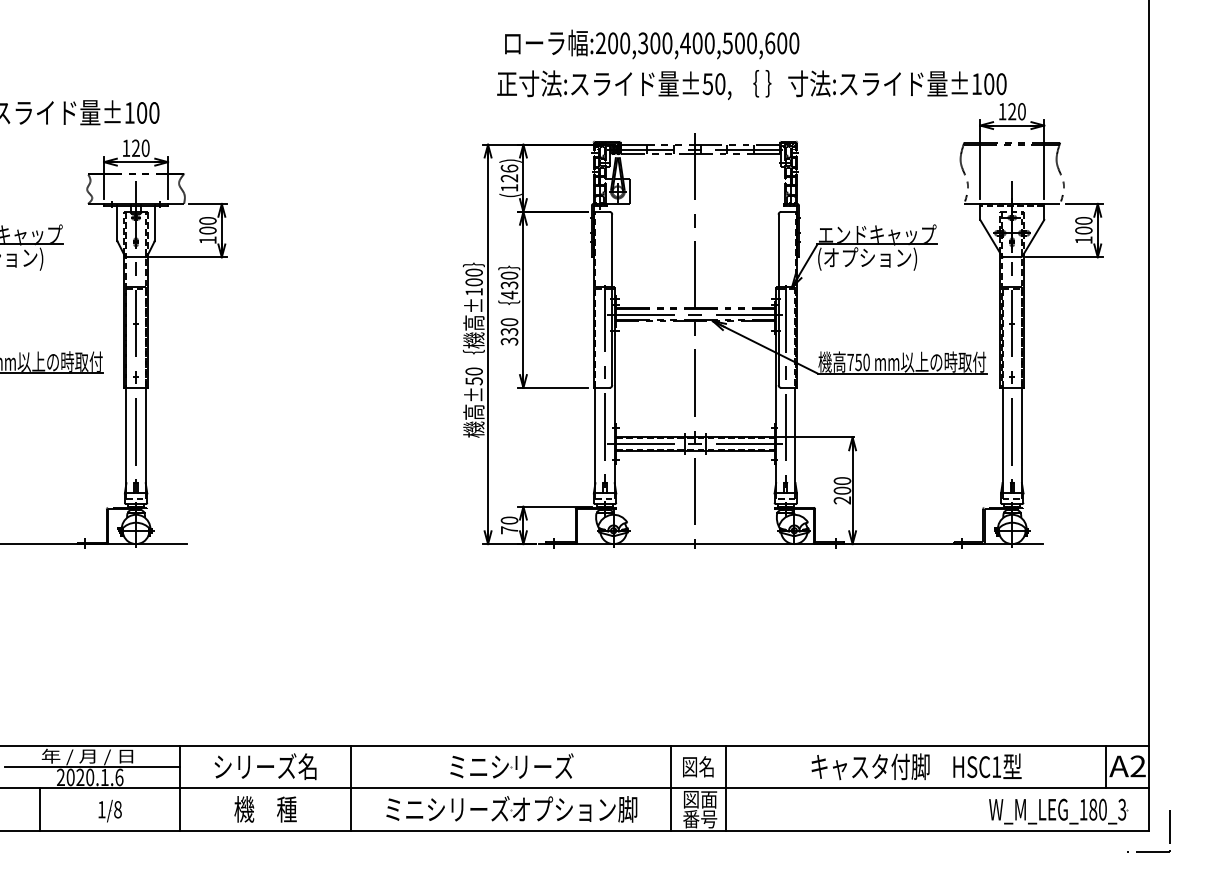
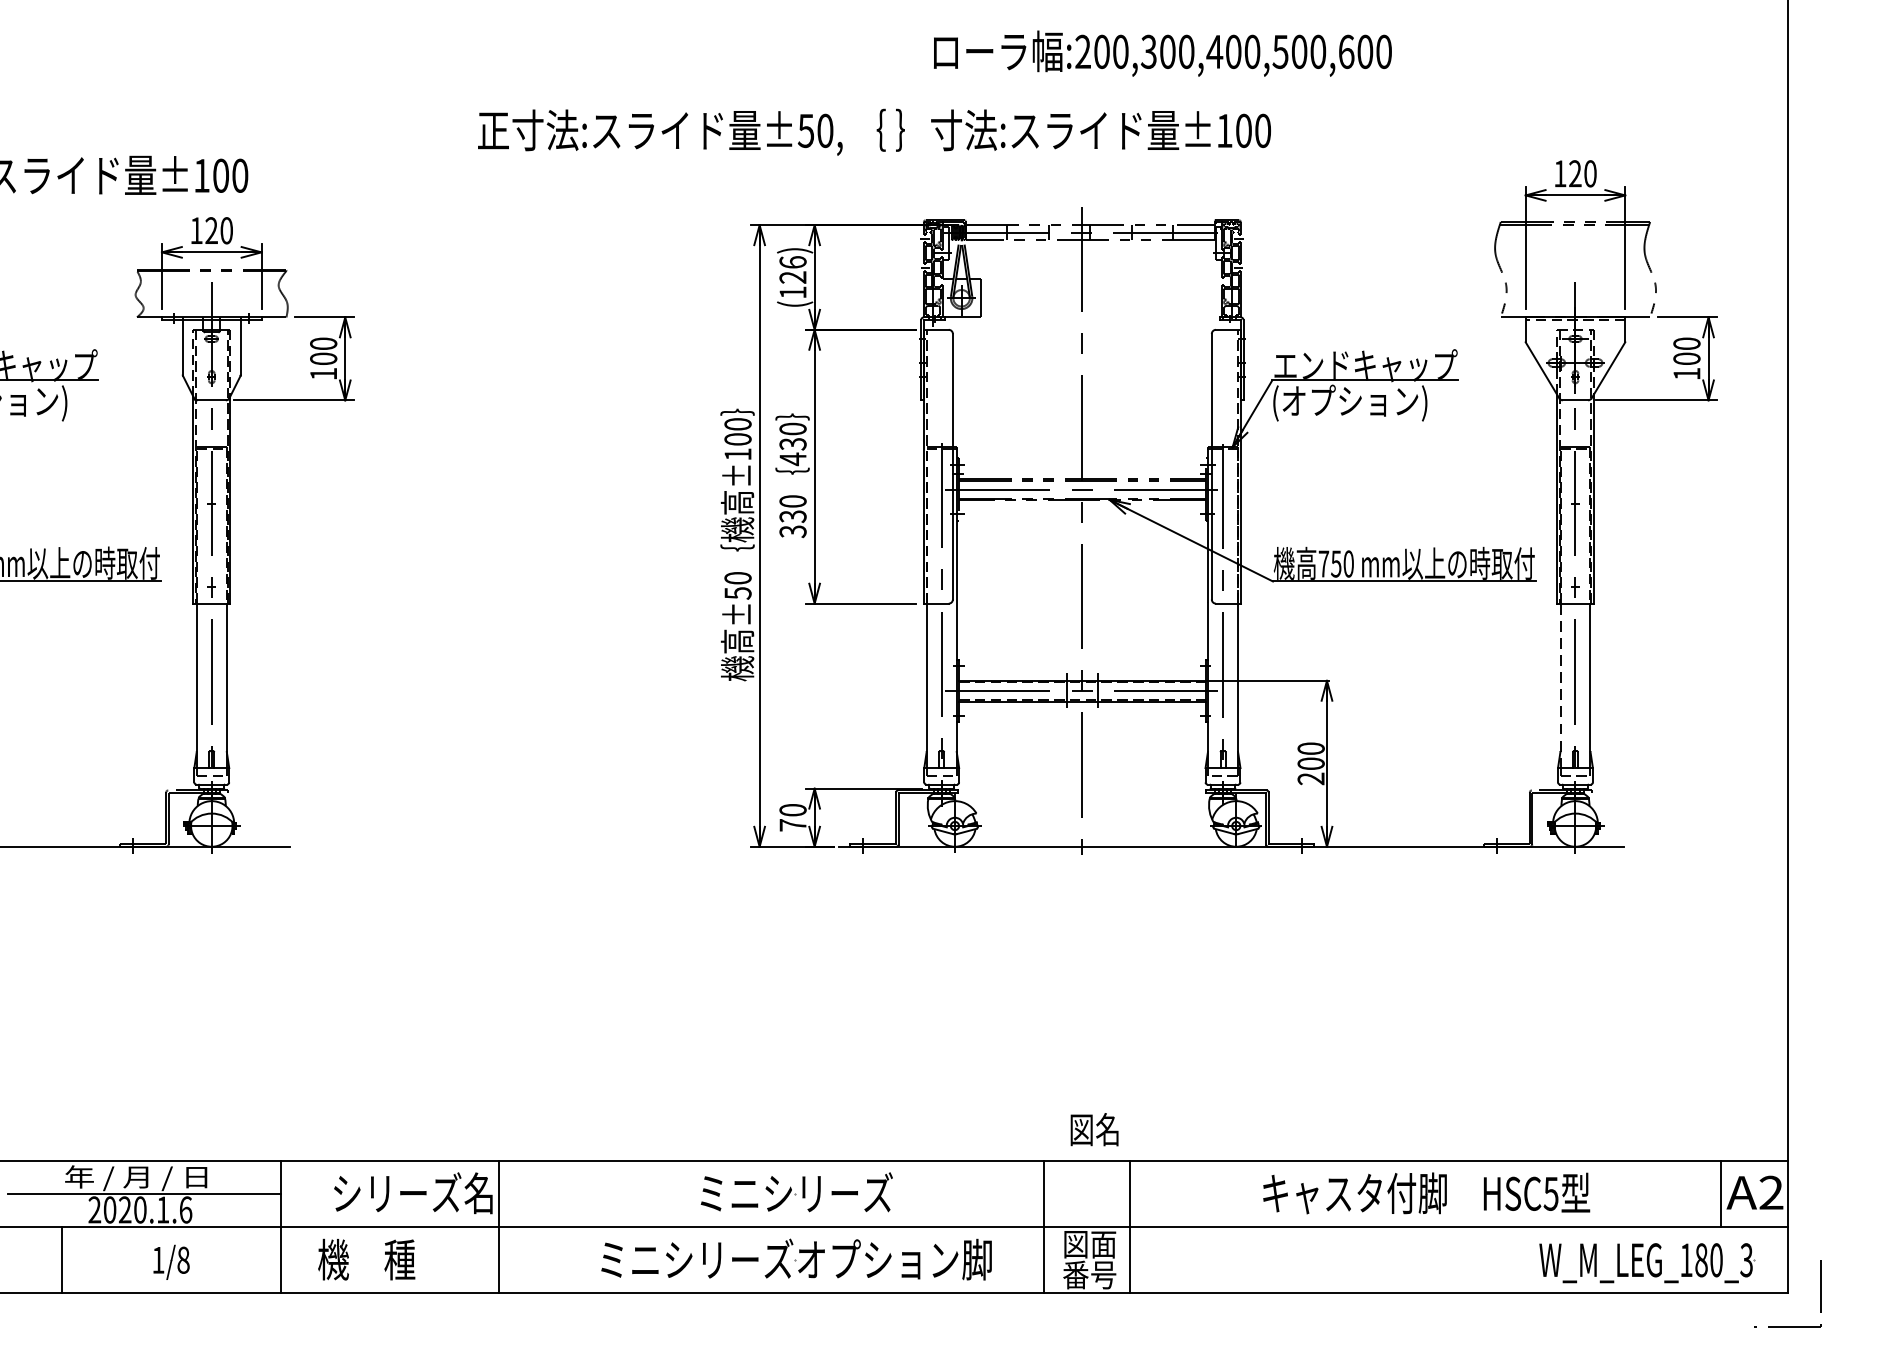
text: (652, 44) -> (1163, 53), moved
text: (751, 84) -> (873, 131), moved
line: (1002, 440) -> (1560, 685), solid -> dashed
text: (698, 766) -> (1094, 1129), moved
text: (996, 767) -> (1550, 1194), HSC1 -> HSC5
line: (350, 788) -> (498, 1227), moved
text: (265, 809) -> (366, 1259), moved

